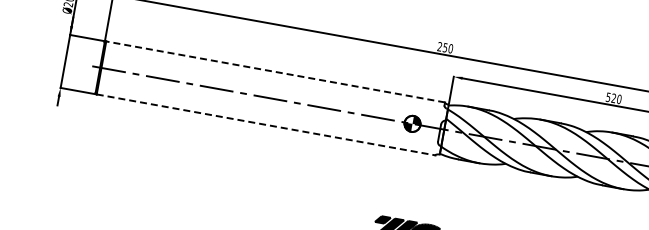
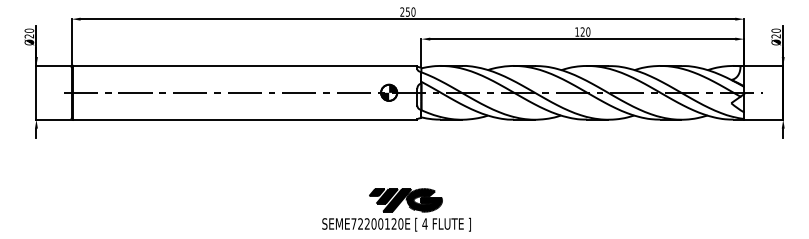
line: (275, 71) -> (244, 65), dashed -> solid
text: (608, 96) -> (577, 31), 520 -> 120
line: (266, 124) -> (245, 119), dashed -> solid

